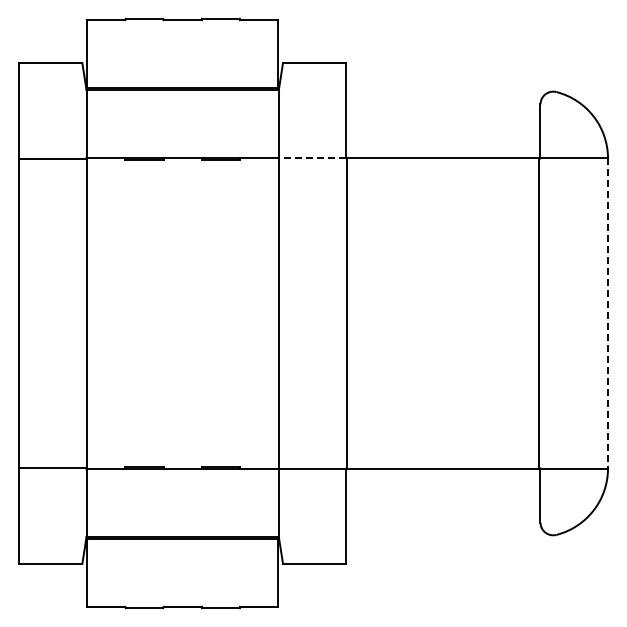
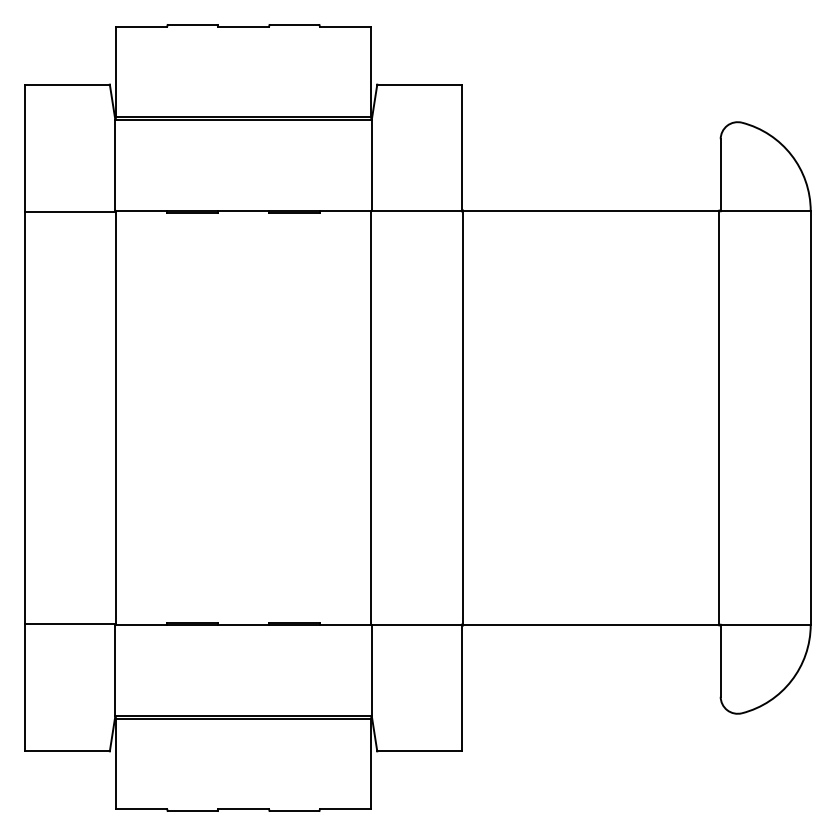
line: (312, 158) -> (416, 211), dashed -> solid
line: (608, 313) -> (811, 418), dashed -> solid

